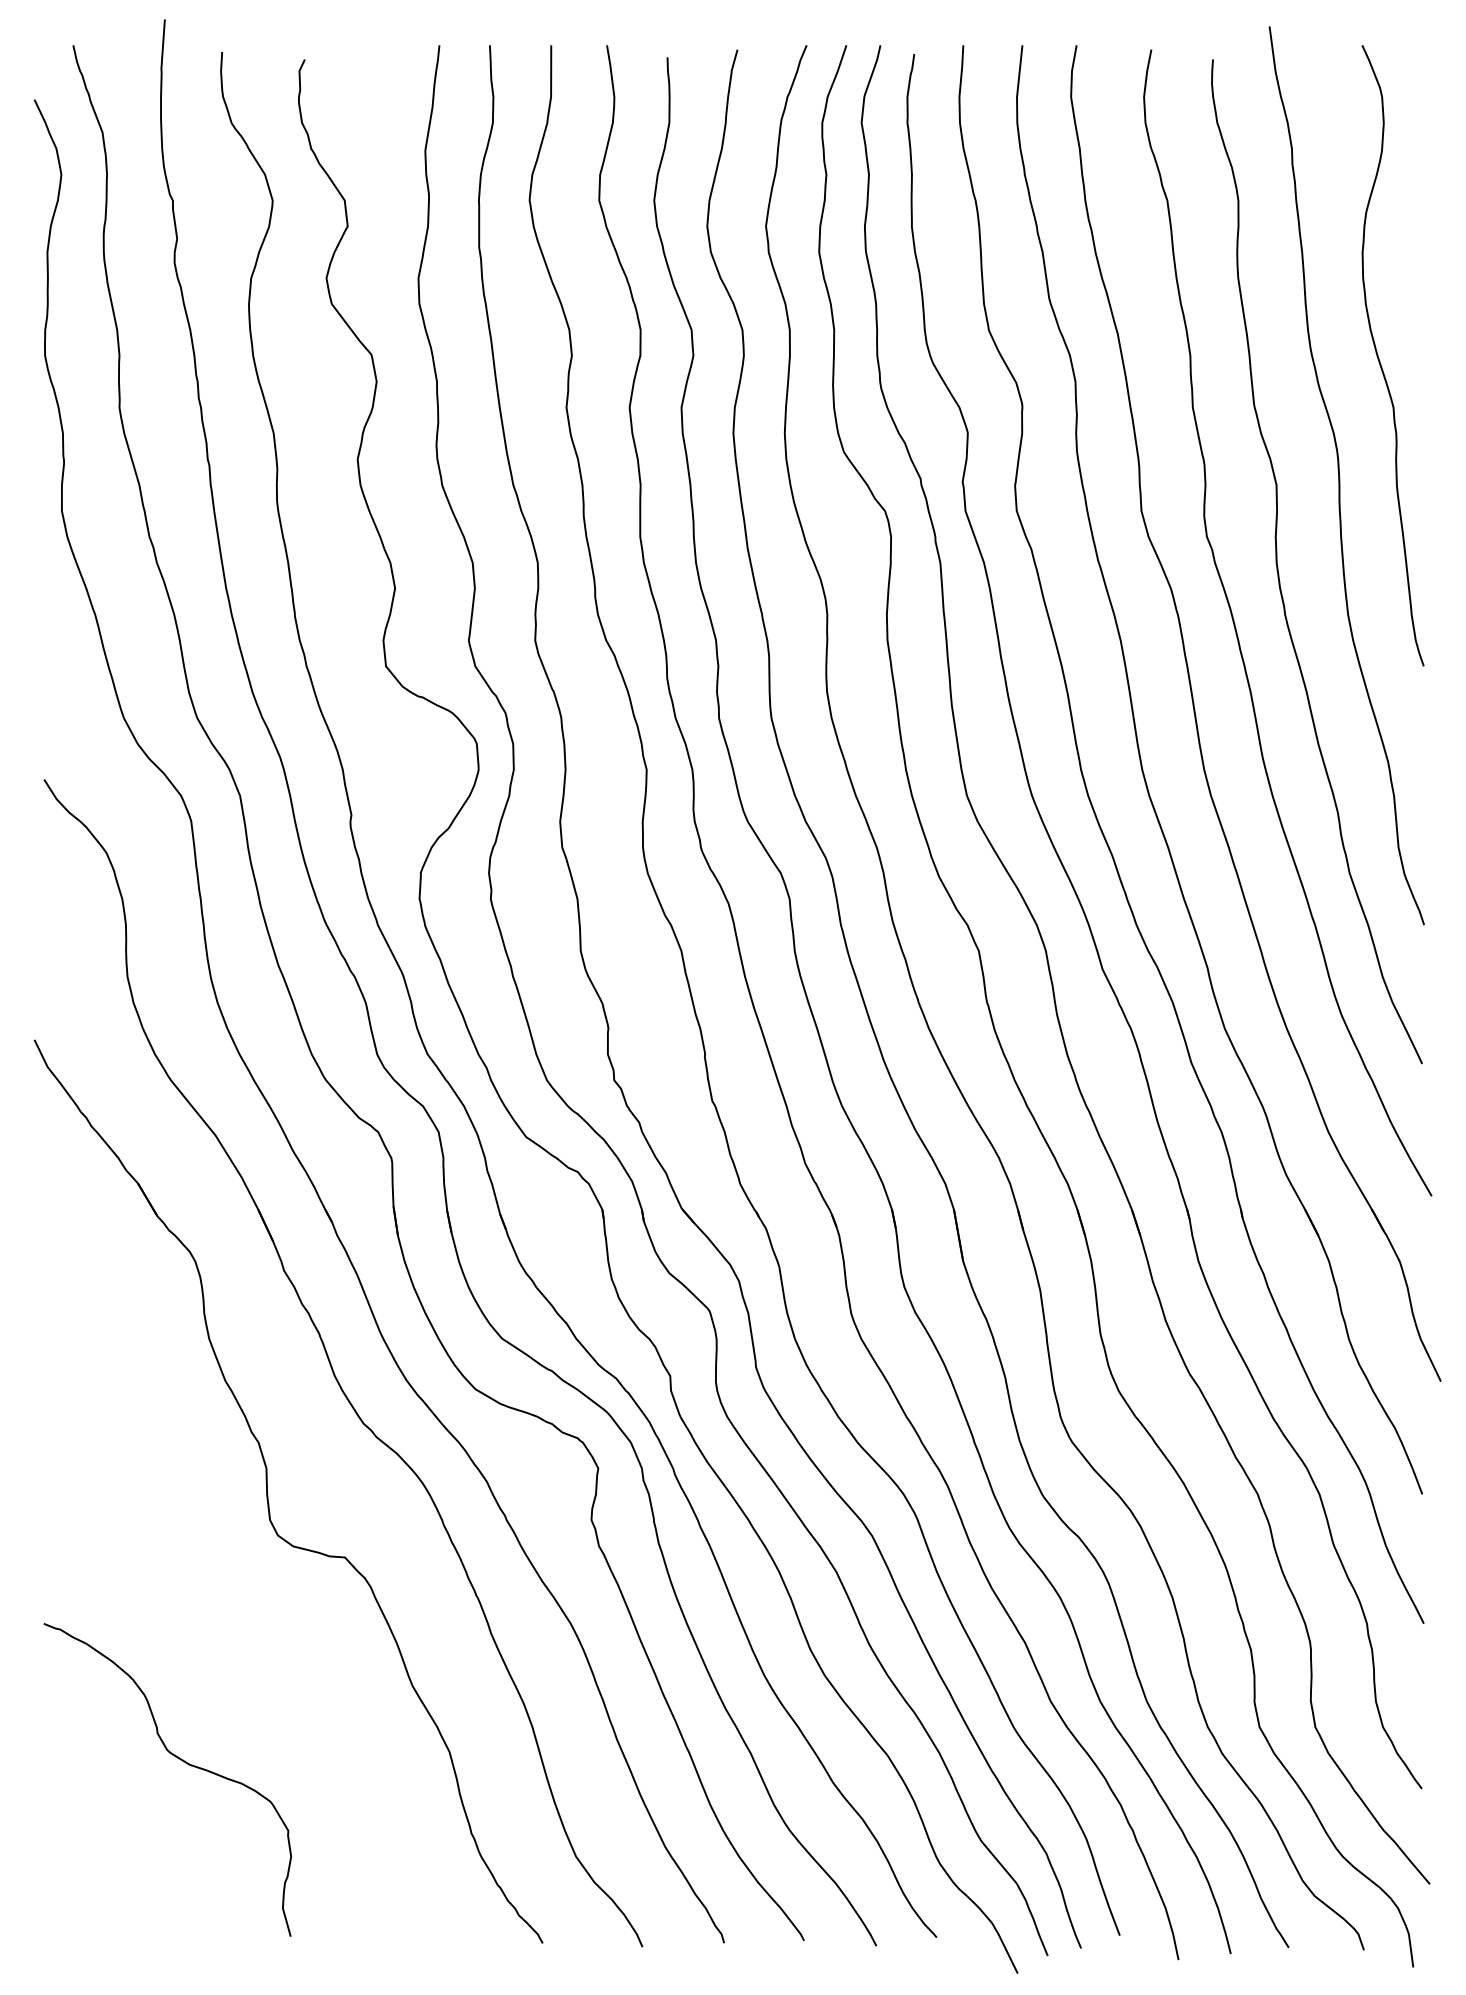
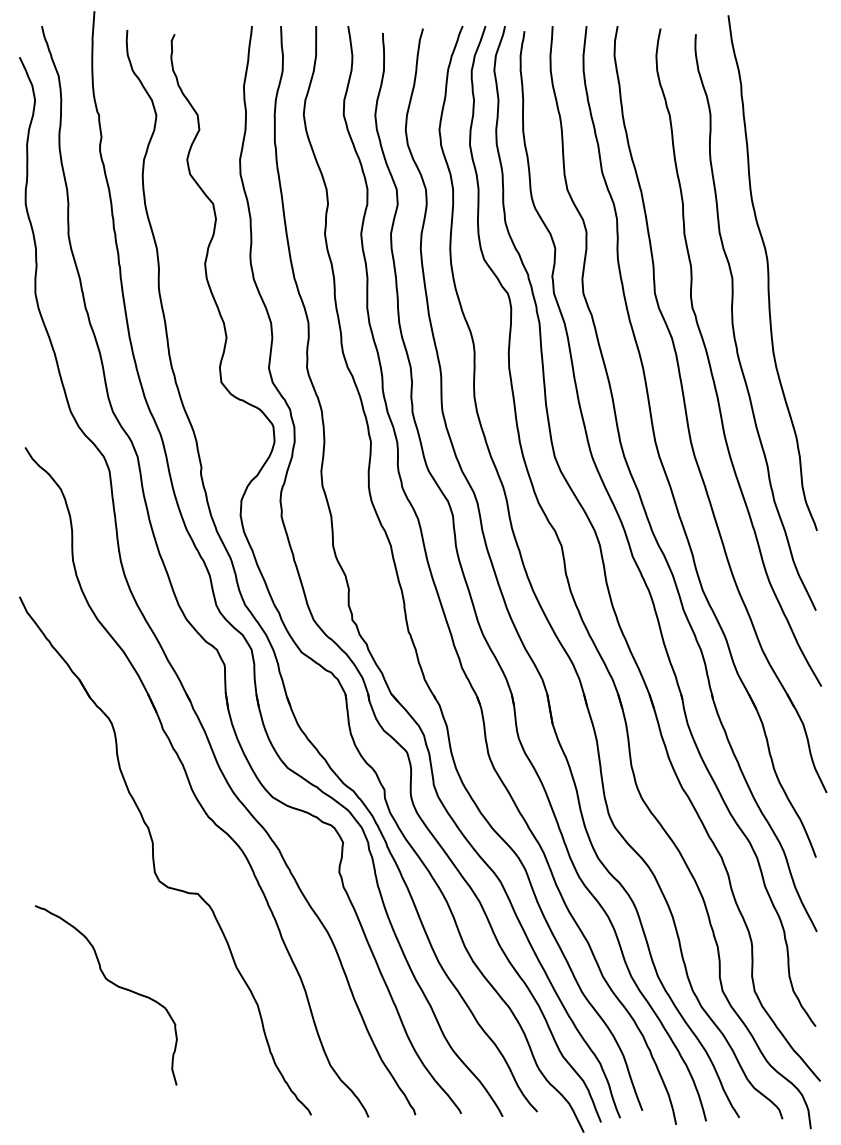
curve: (1379, 354) -> (791, 203), removed
curve: (178, 1760) -> (112, 984), moved

